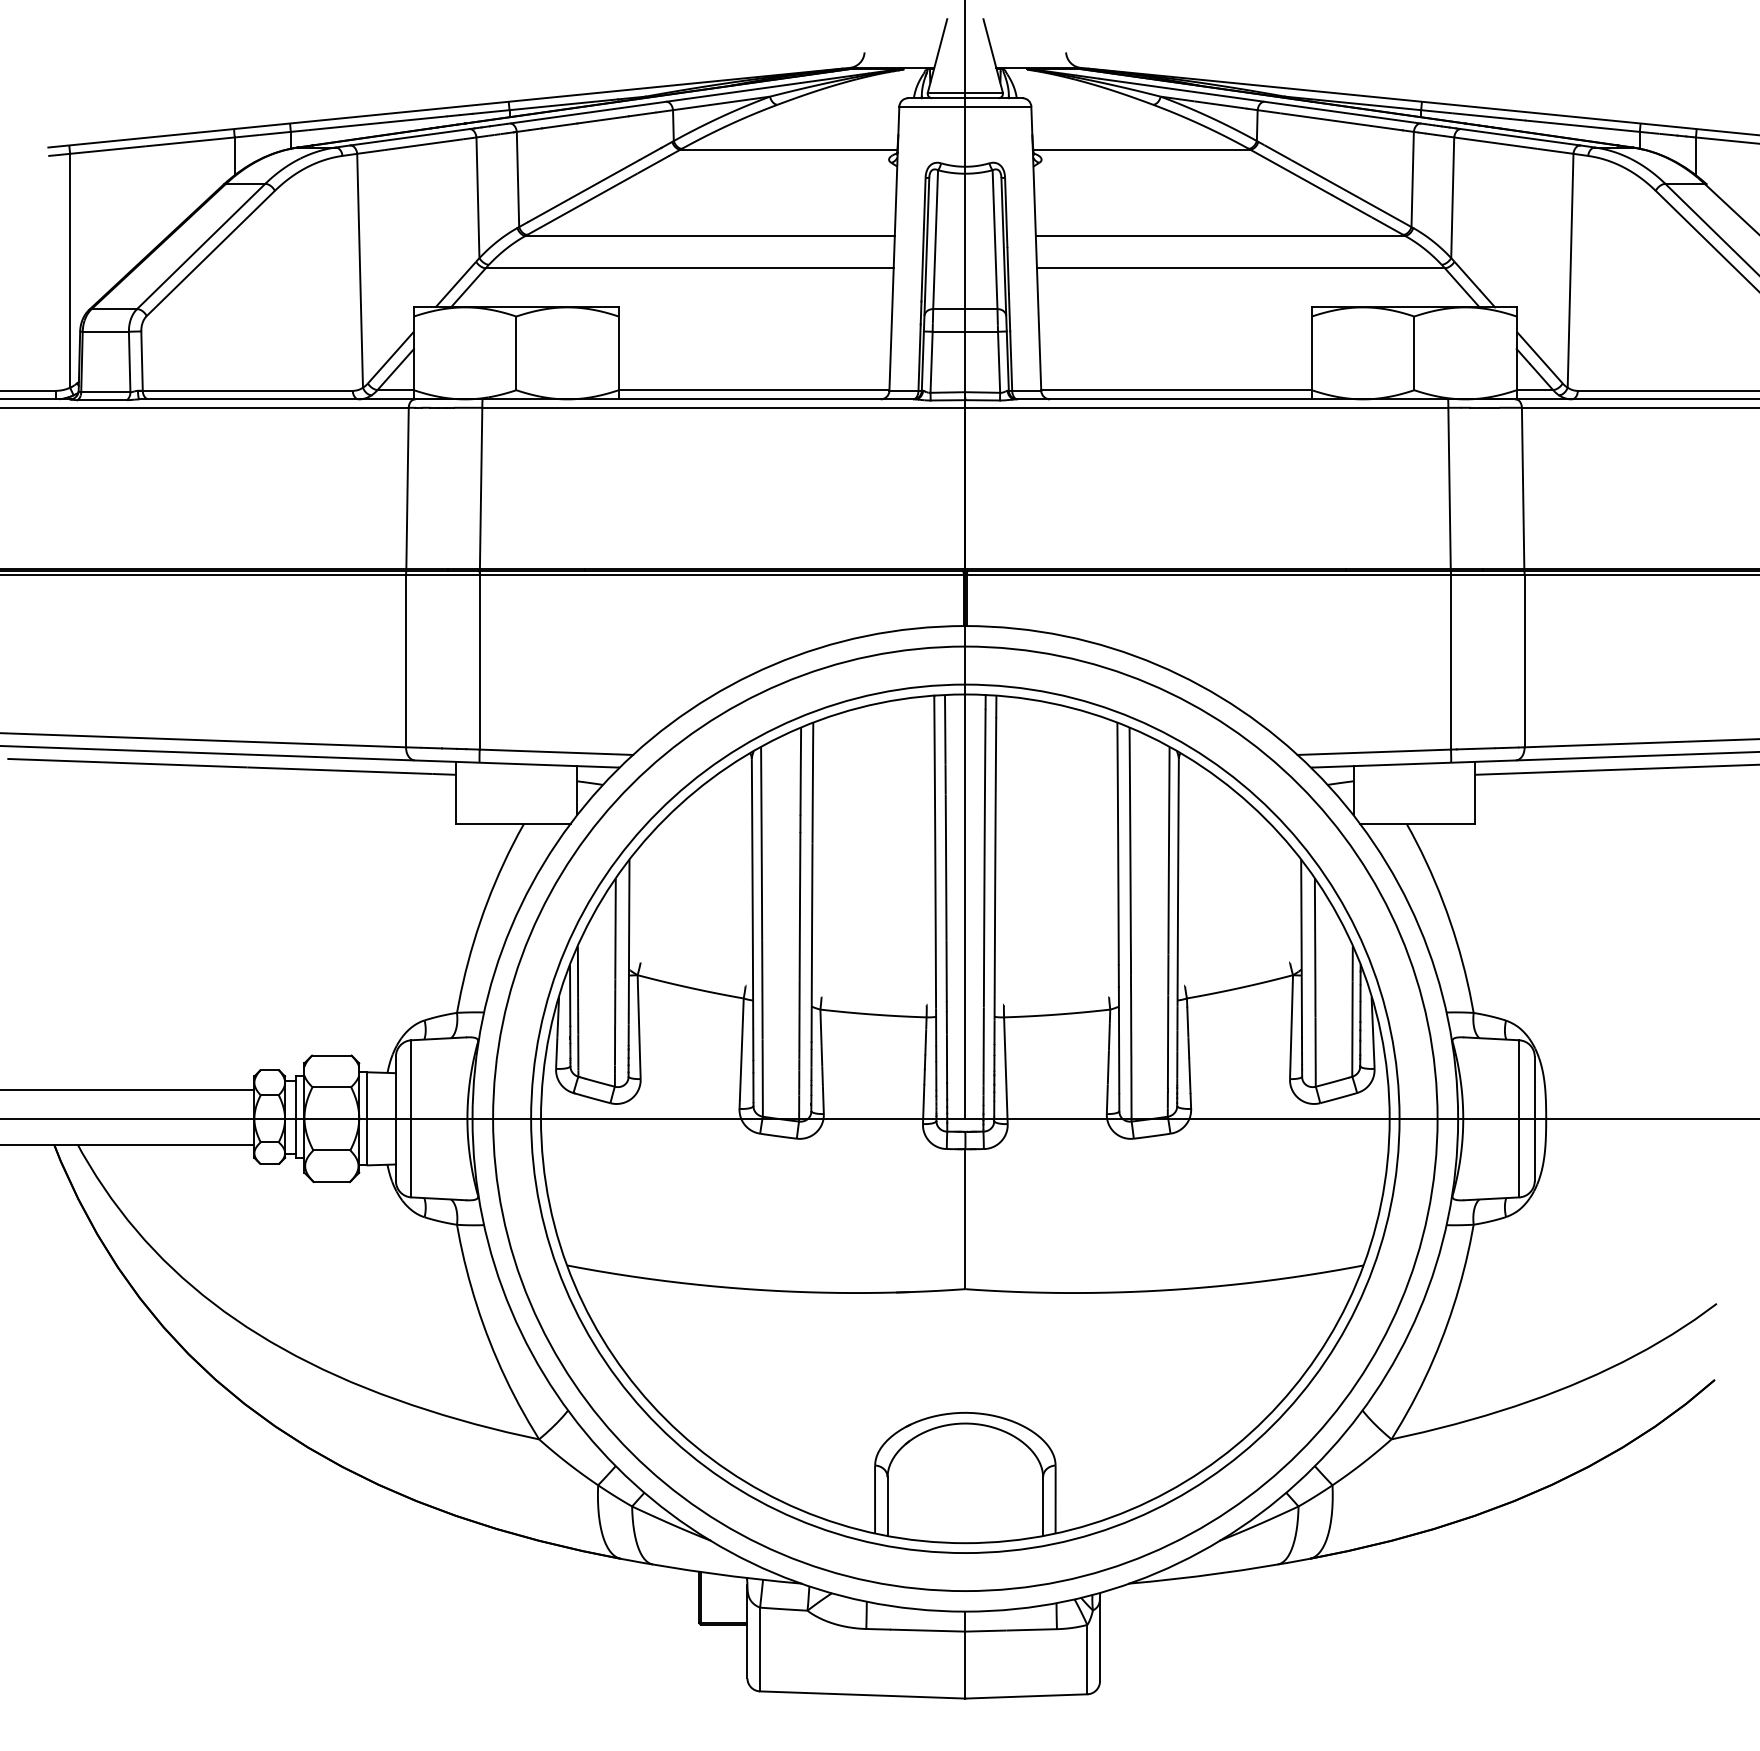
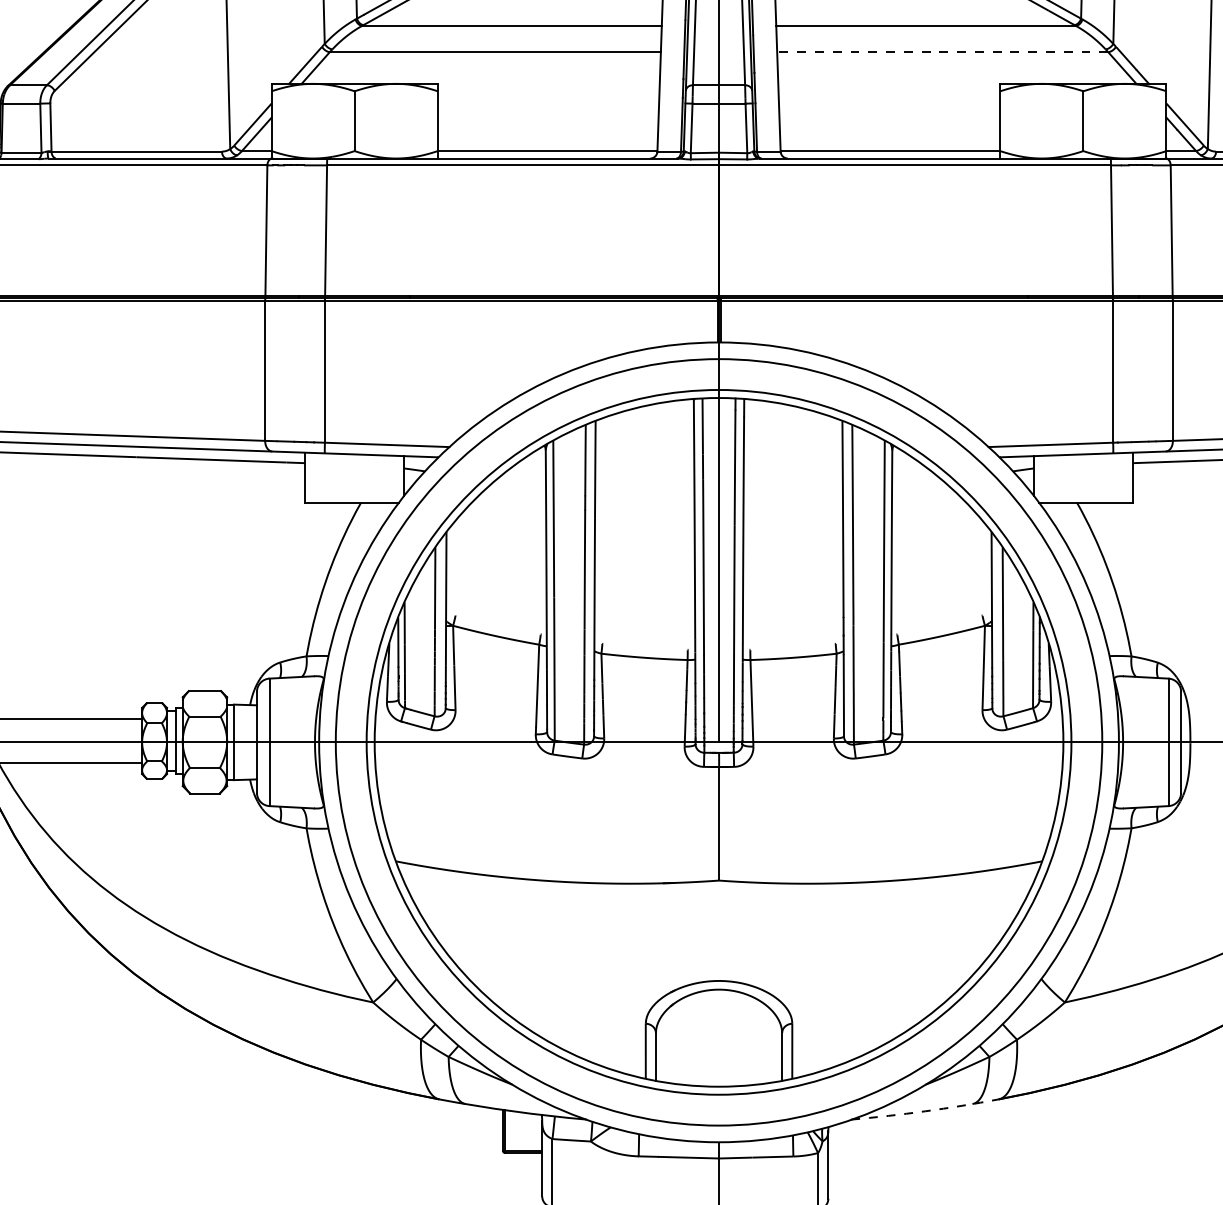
line: (1240, 268) -> (942, 52), solid -> dashed
arc: (1219, 1573) -> (925, 1111), solid -> dashed

